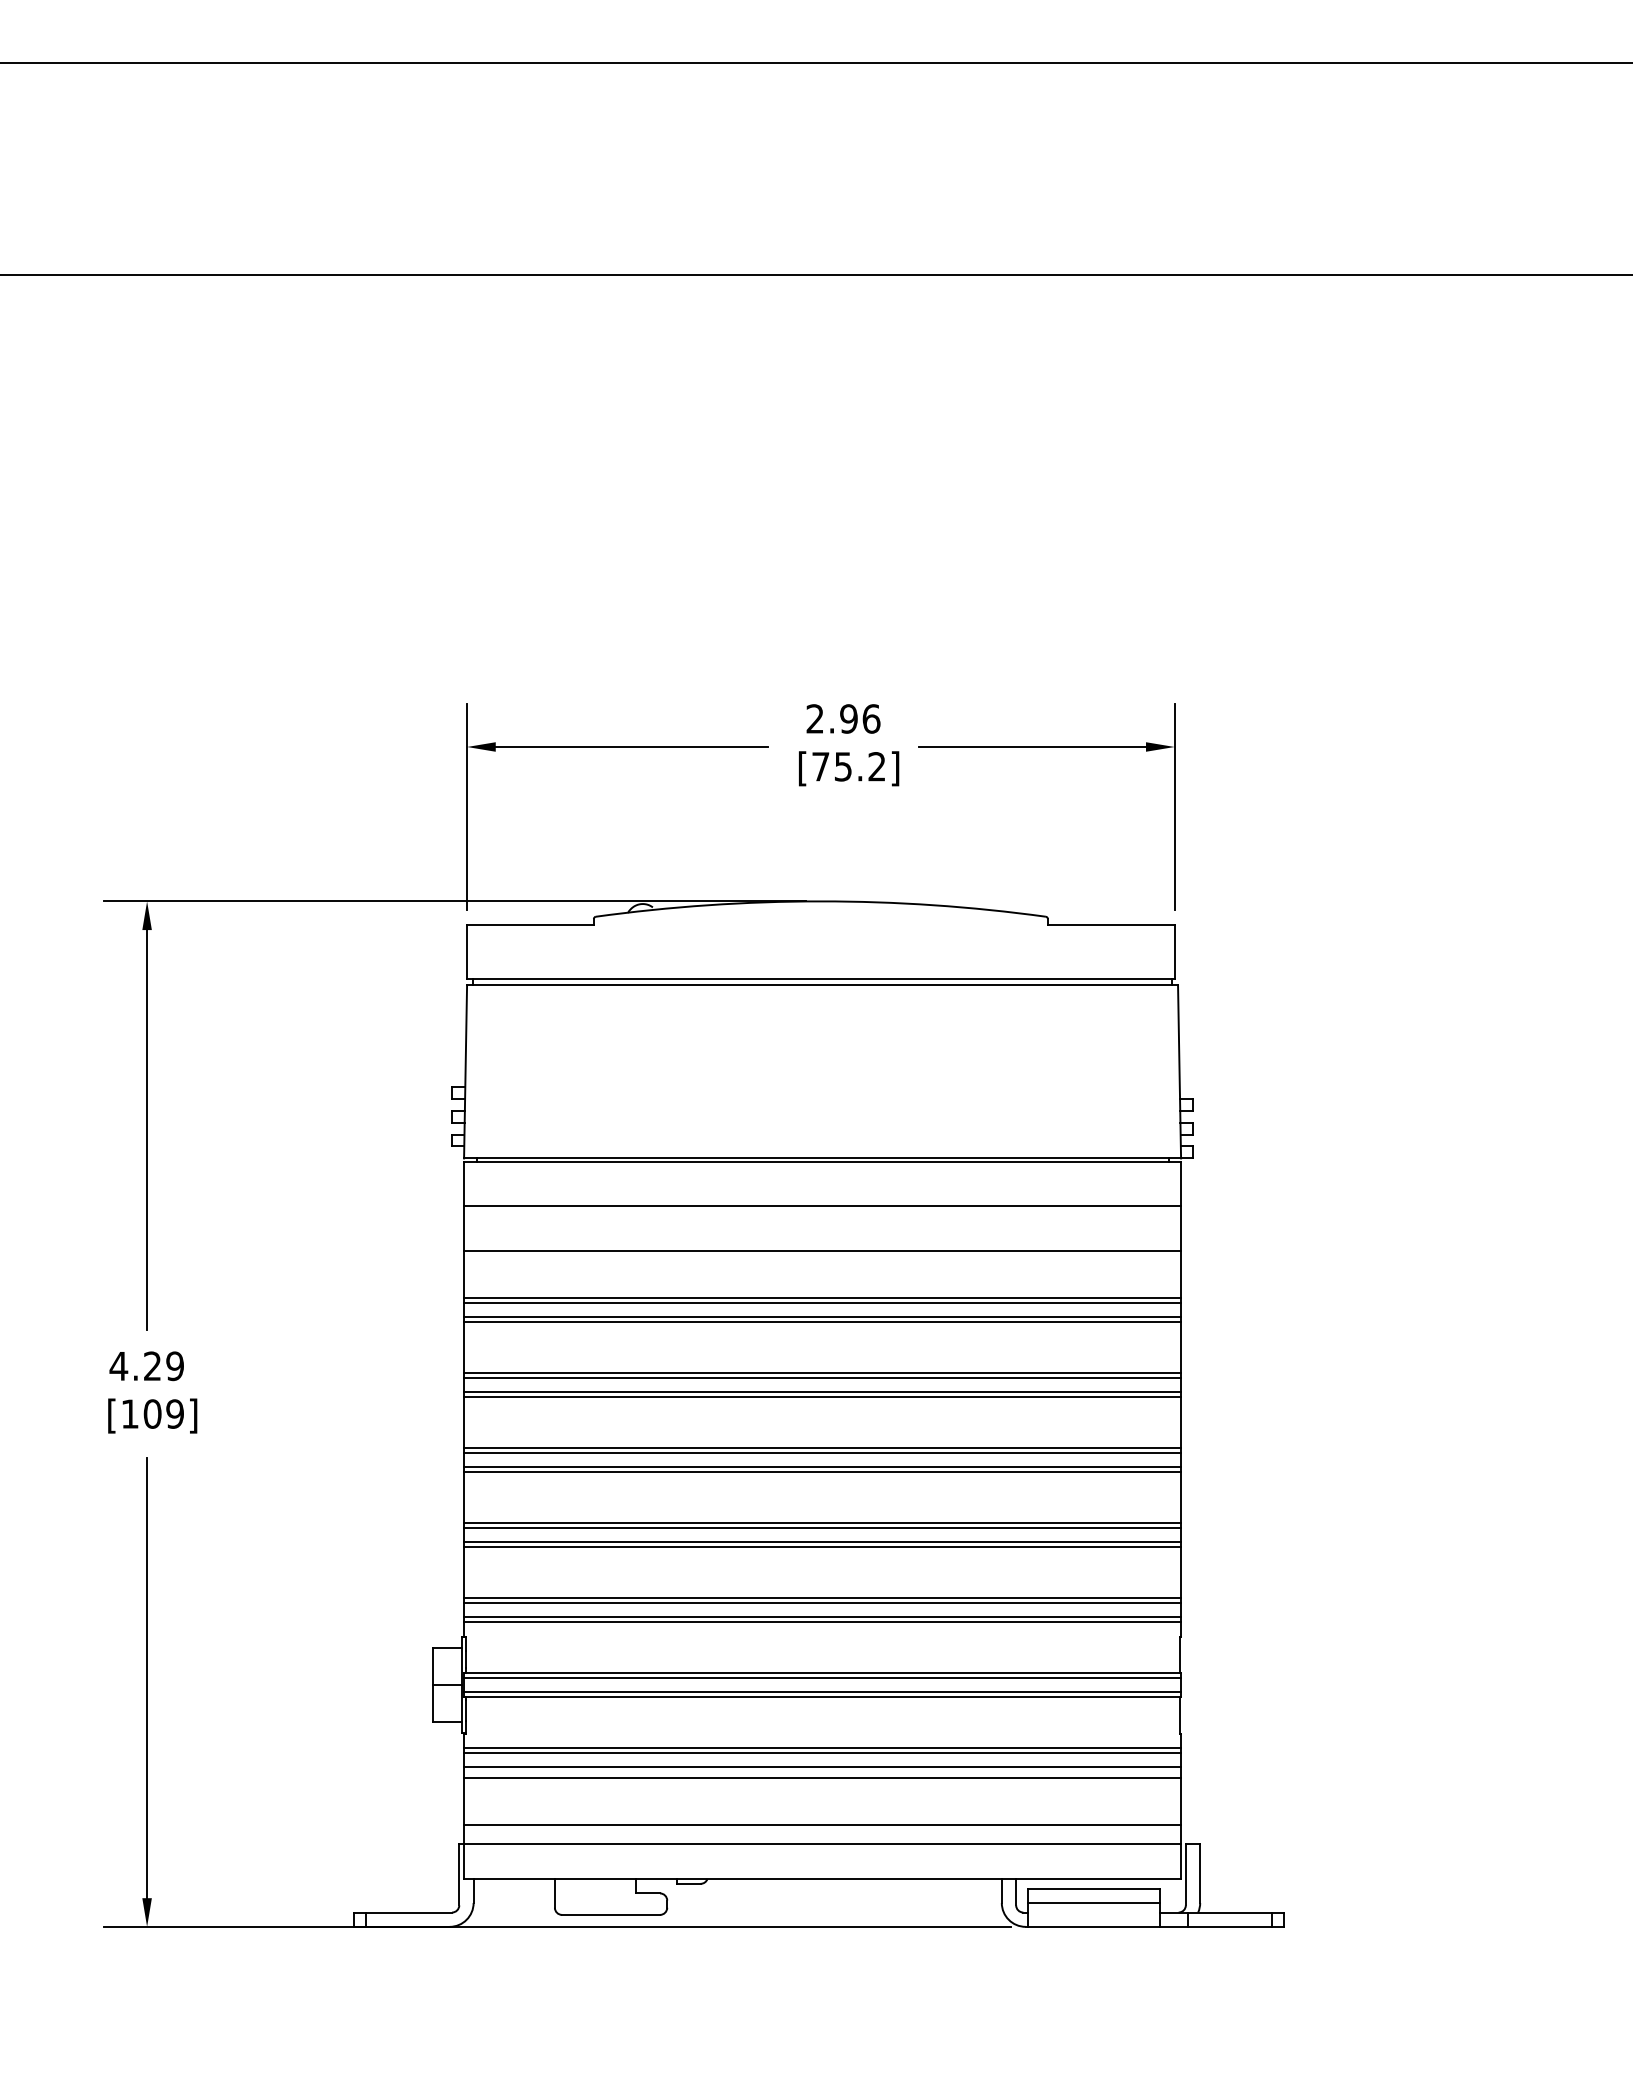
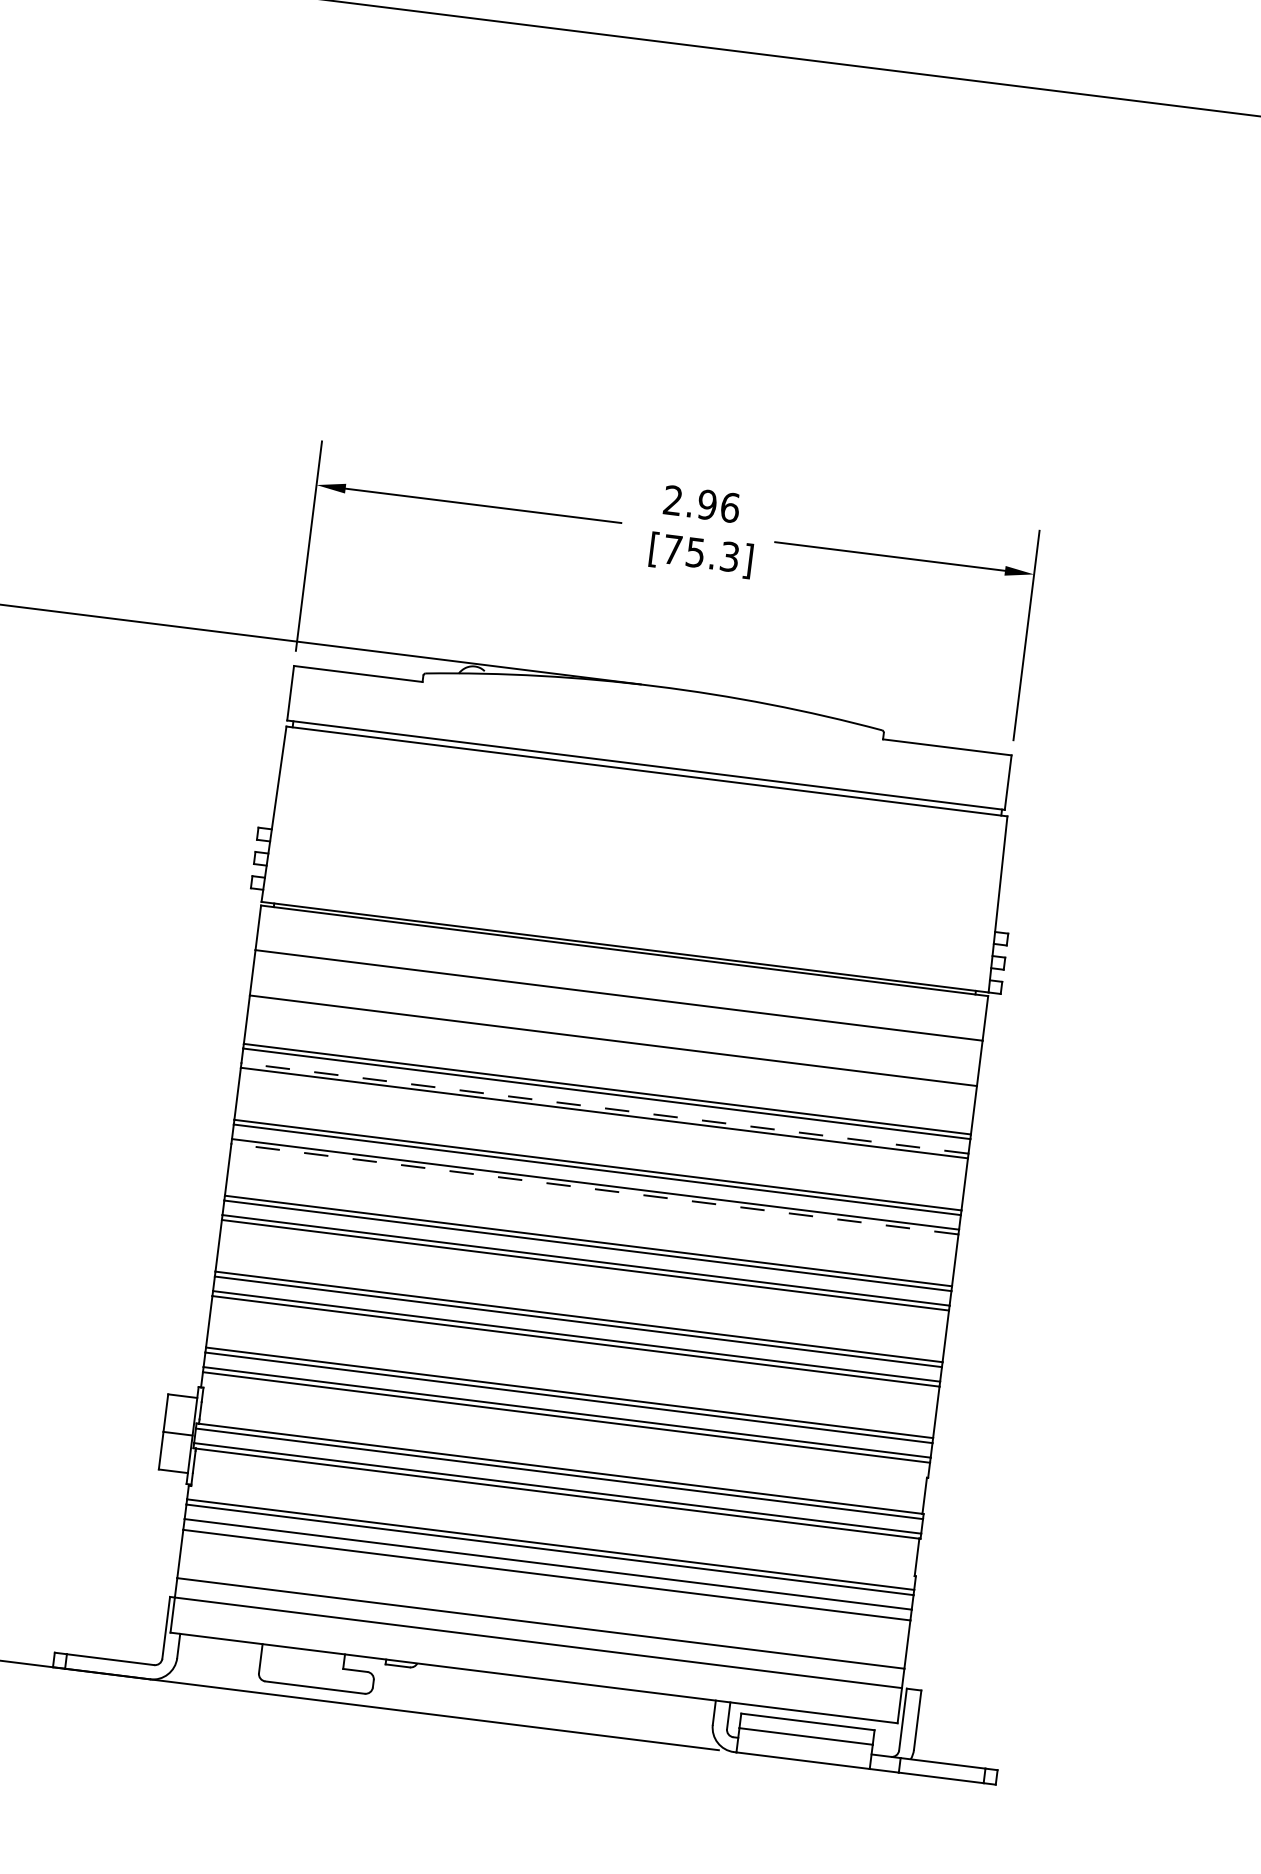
text: (876, 766) -> (729, 556), [75.2] -> [75.3]
line: (822, 1317) -> (604, 1108), solid -> dashed
line: (822, 1397) -> (594, 1189), solid -> dashed

